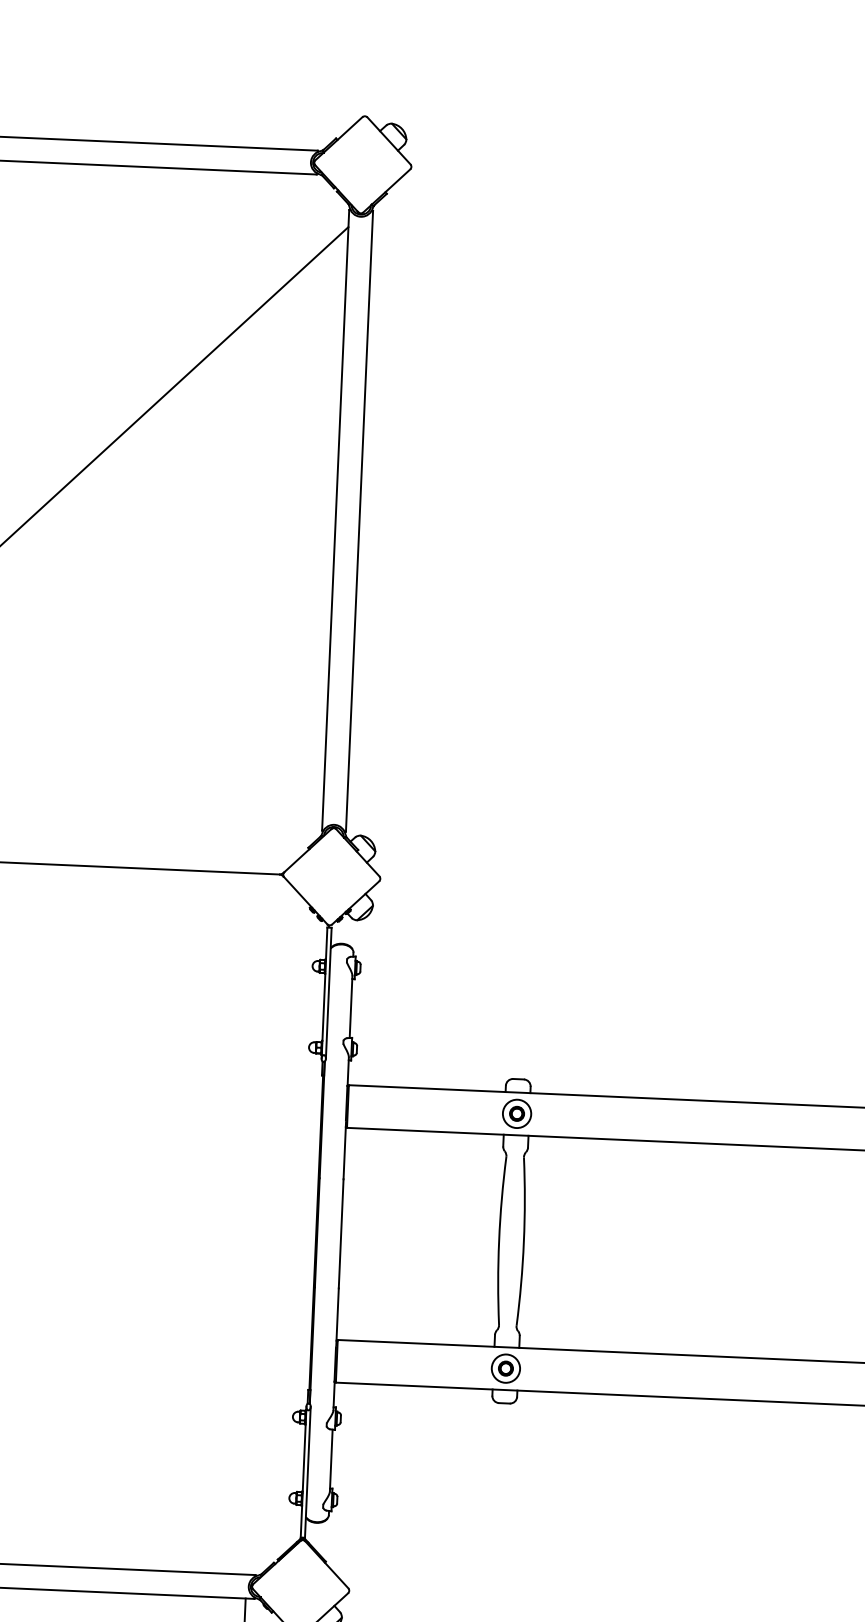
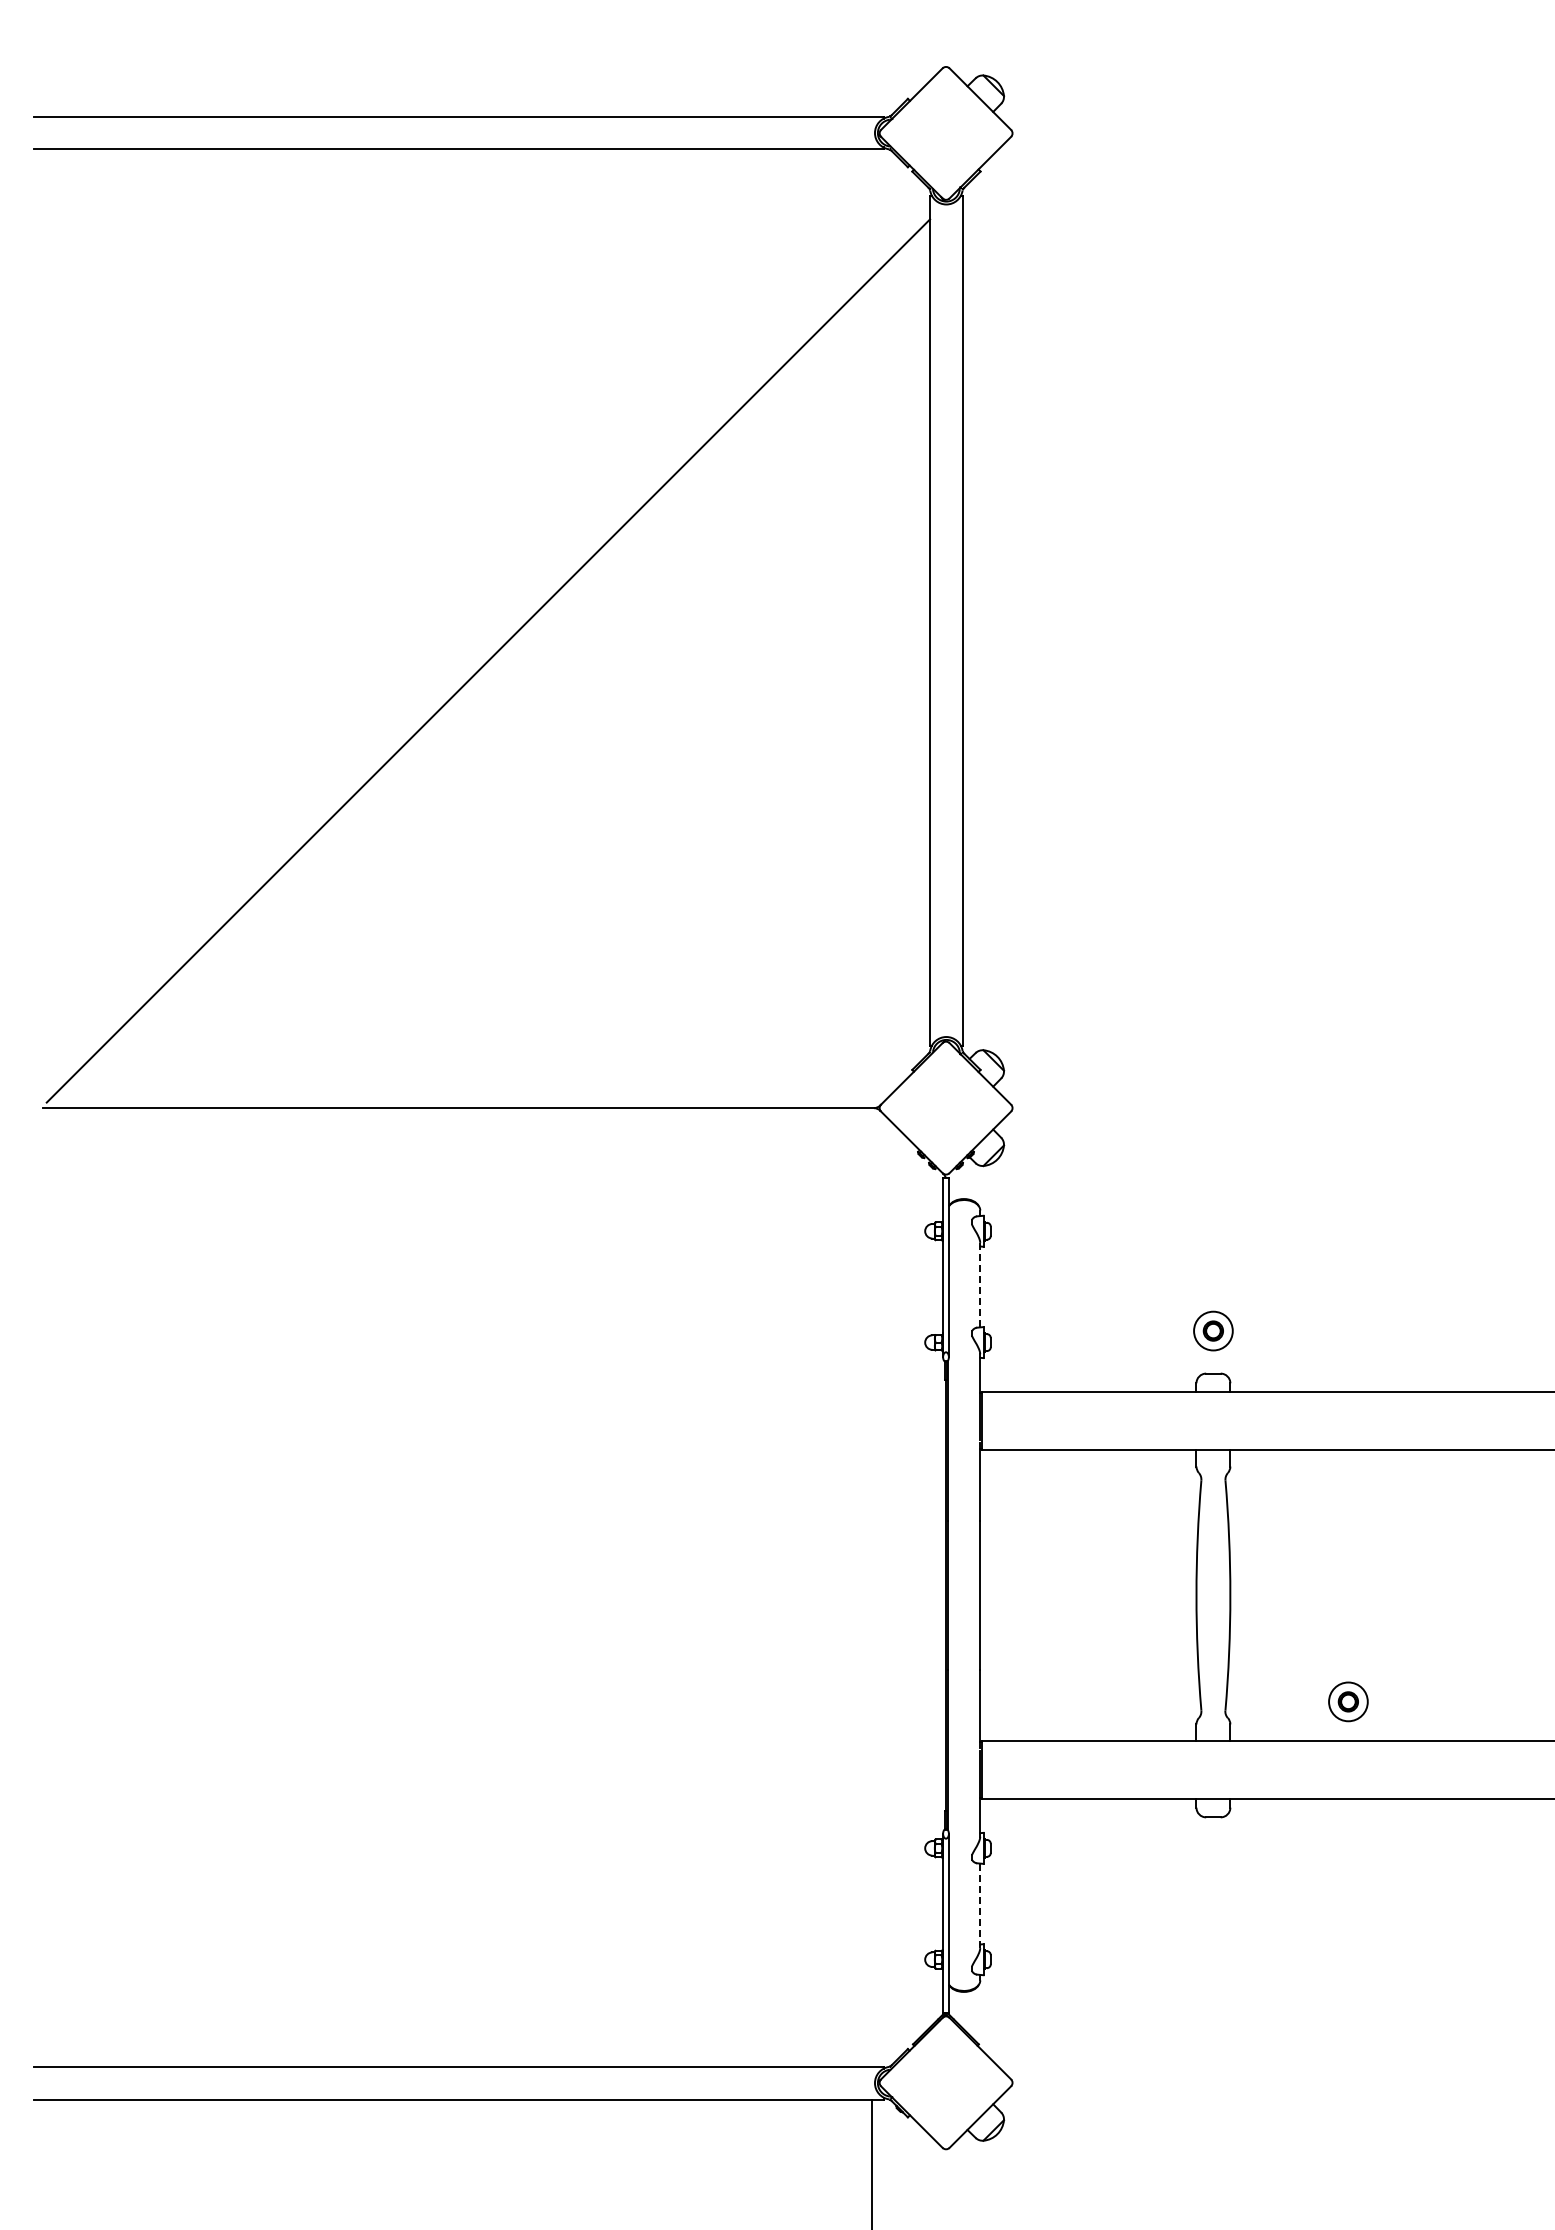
line: (351, 1007) -> (980, 1285), solid -> dashed
part: (517, 1113) -> (1213, 1330), moved
part: (506, 1368) -> (1348, 1701), moved
line: (331, 1461) -> (980, 1906), solid -> dashed

